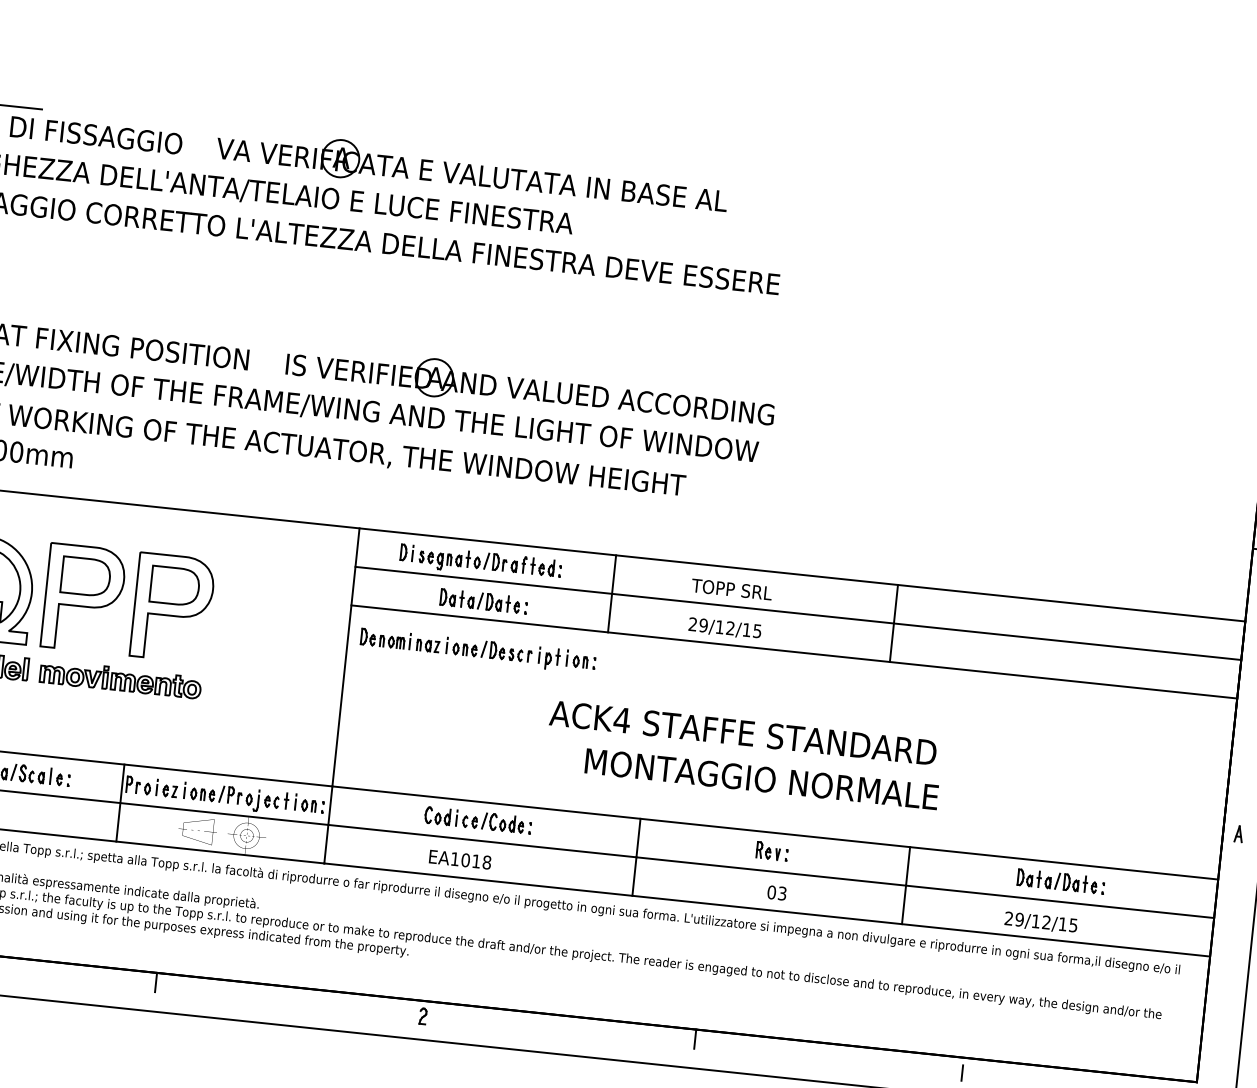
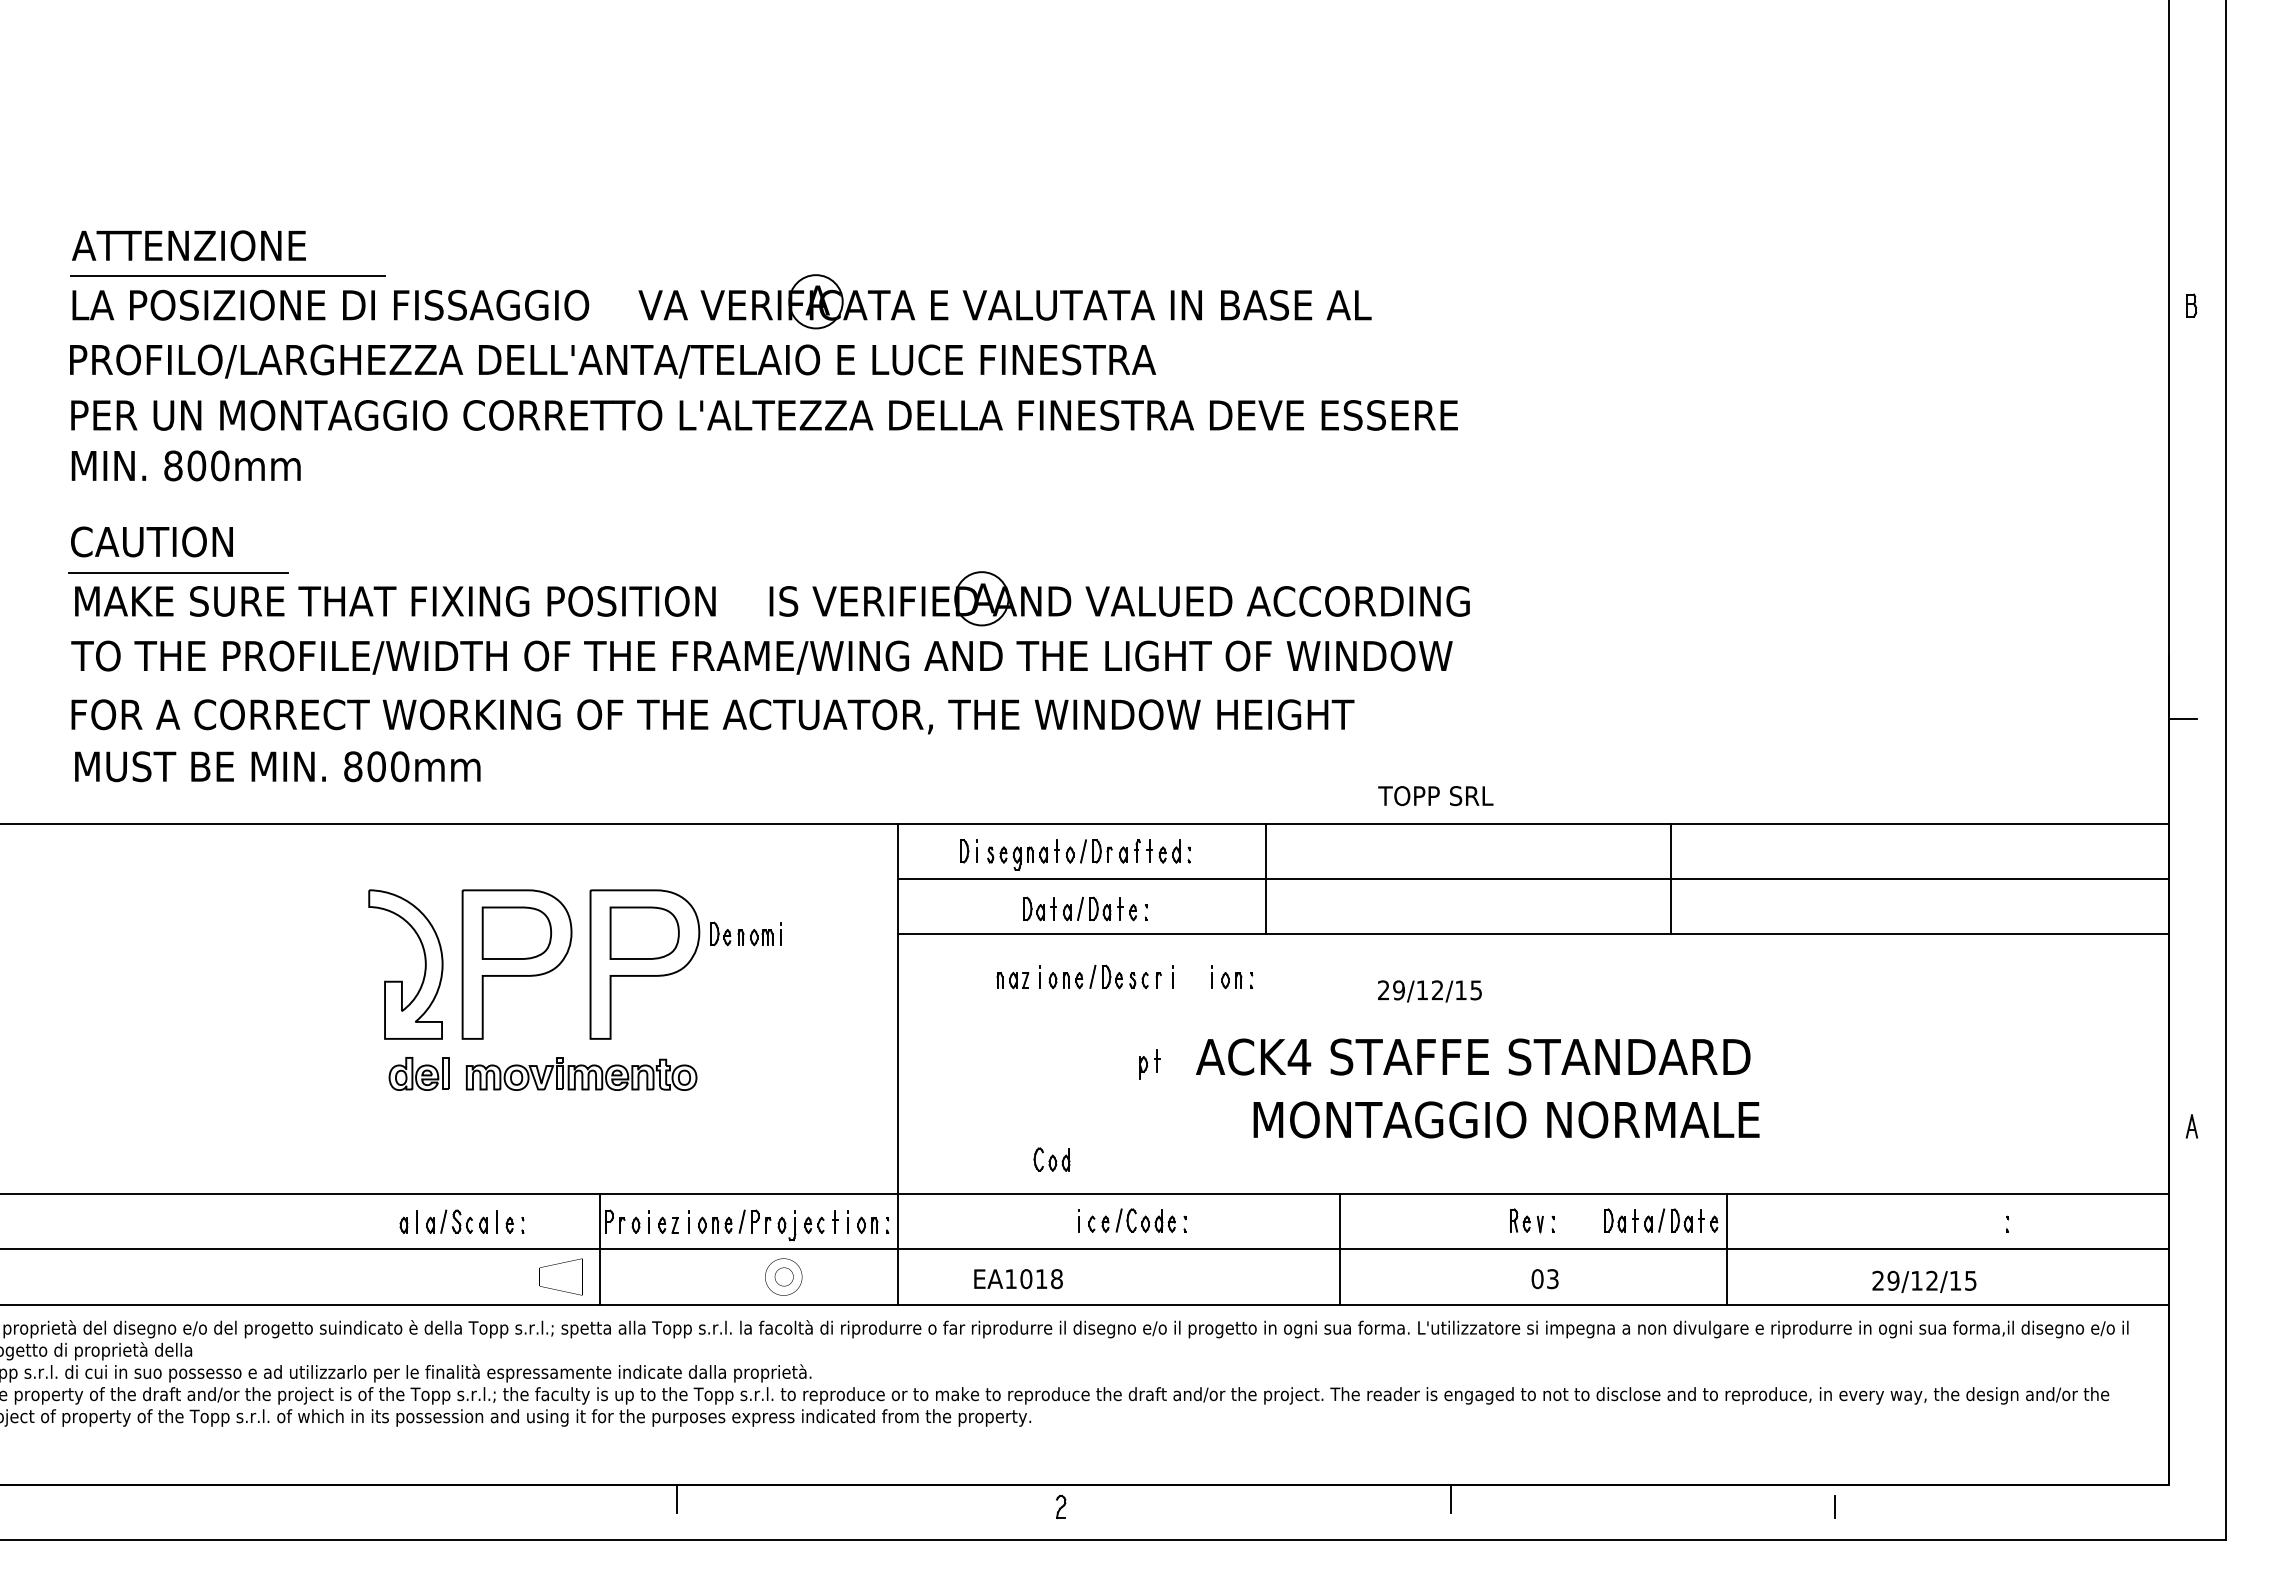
text: (731, 589) -> (1435, 796), moved
text: (724, 628) -> (1429, 991), moved
part: (385, 638) -> (745, 933), moved
part: (552, 659) -> (1149, 1064), moved
part: (437, 816) -> (1051, 1159), moved
part: (197, 830) -> (560, 1276), moved
text: (460, 860) -> (1018, 1279), moved
part: (1057, 881) -> (1661, 1220), moved

